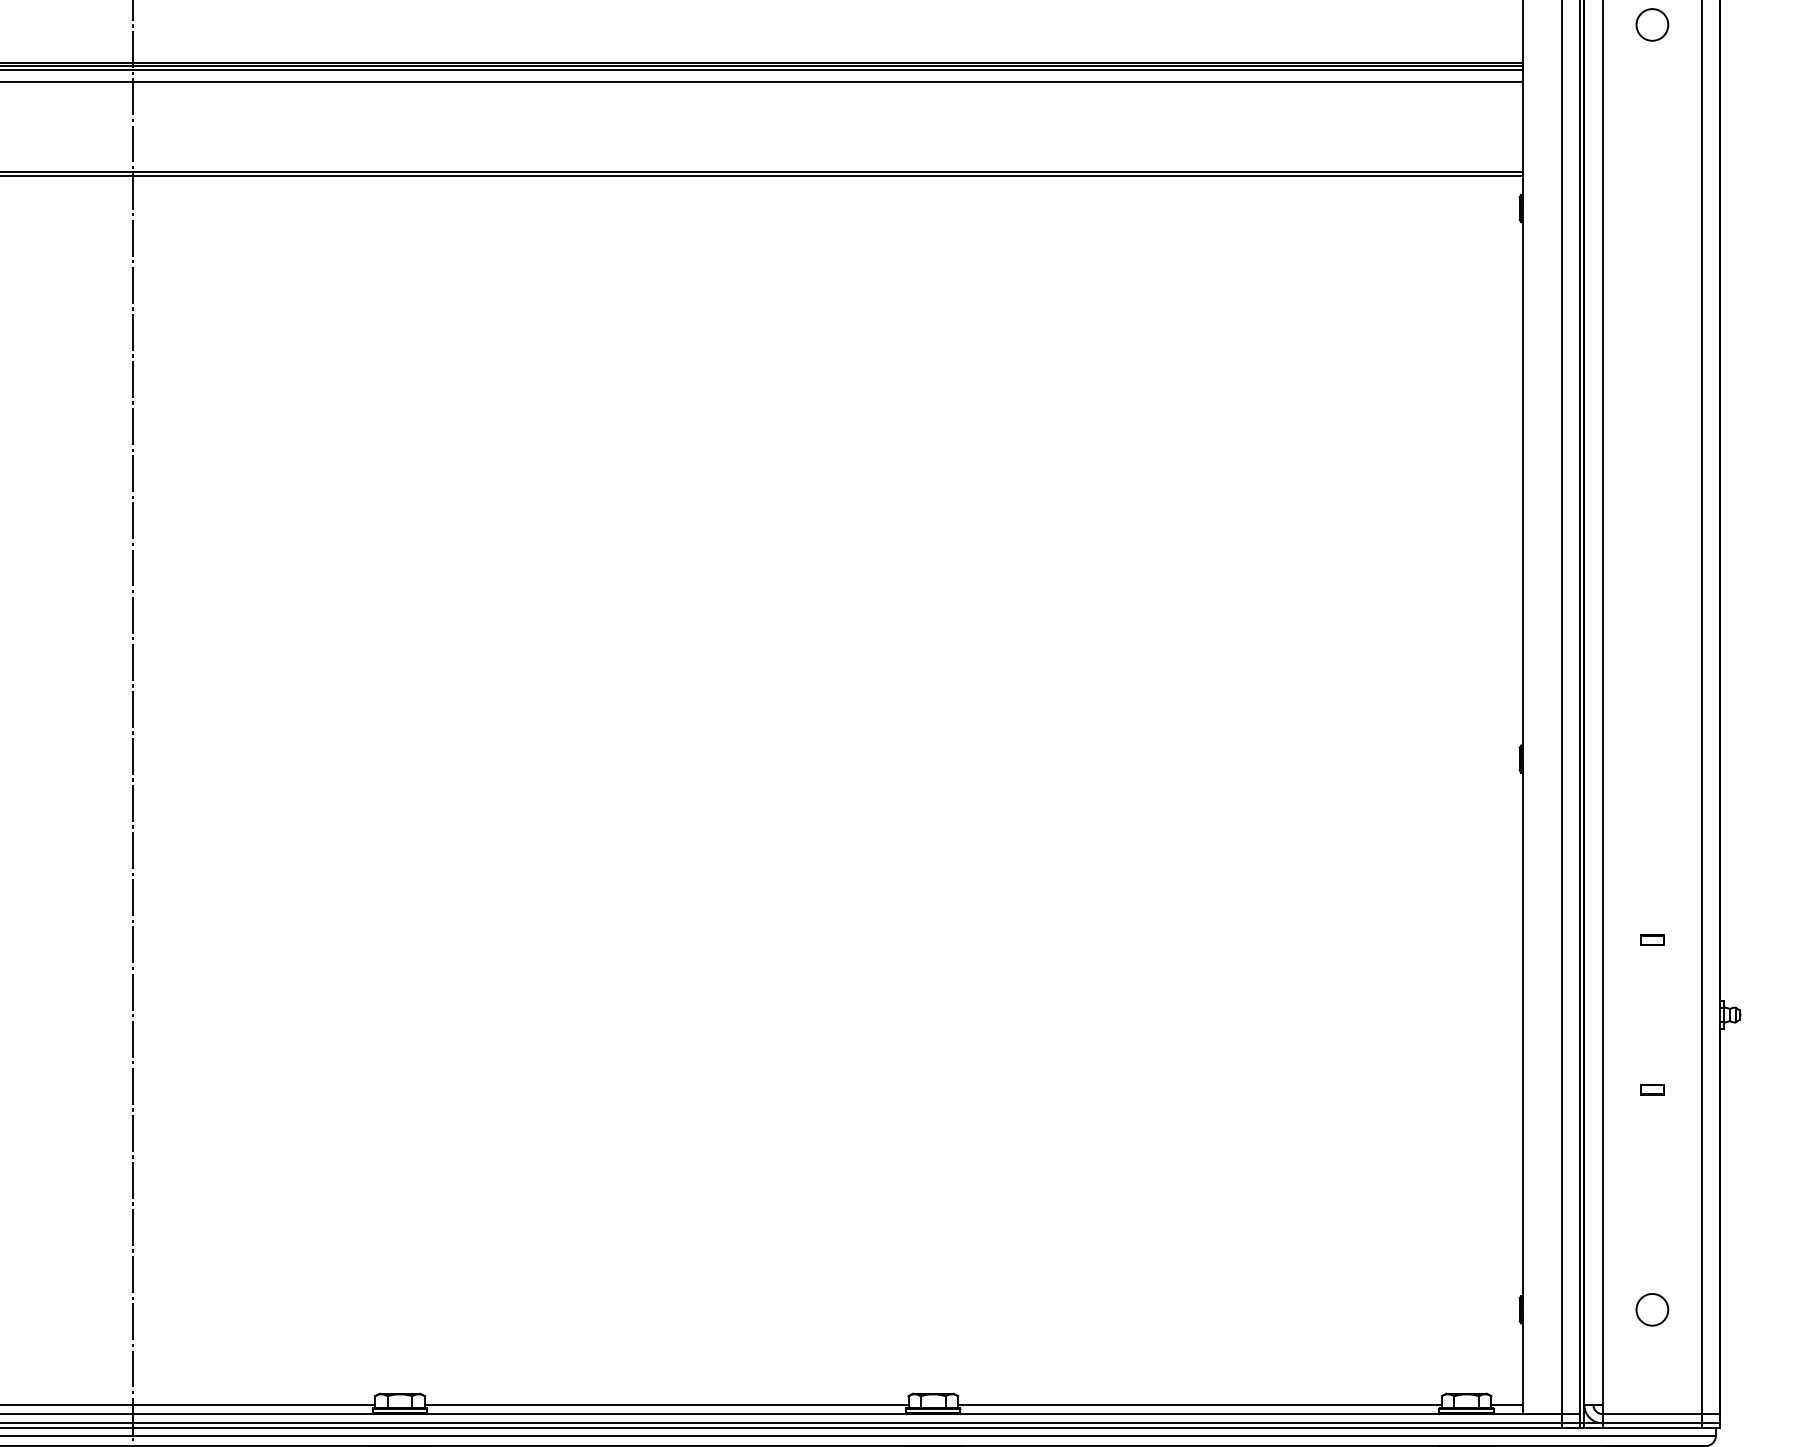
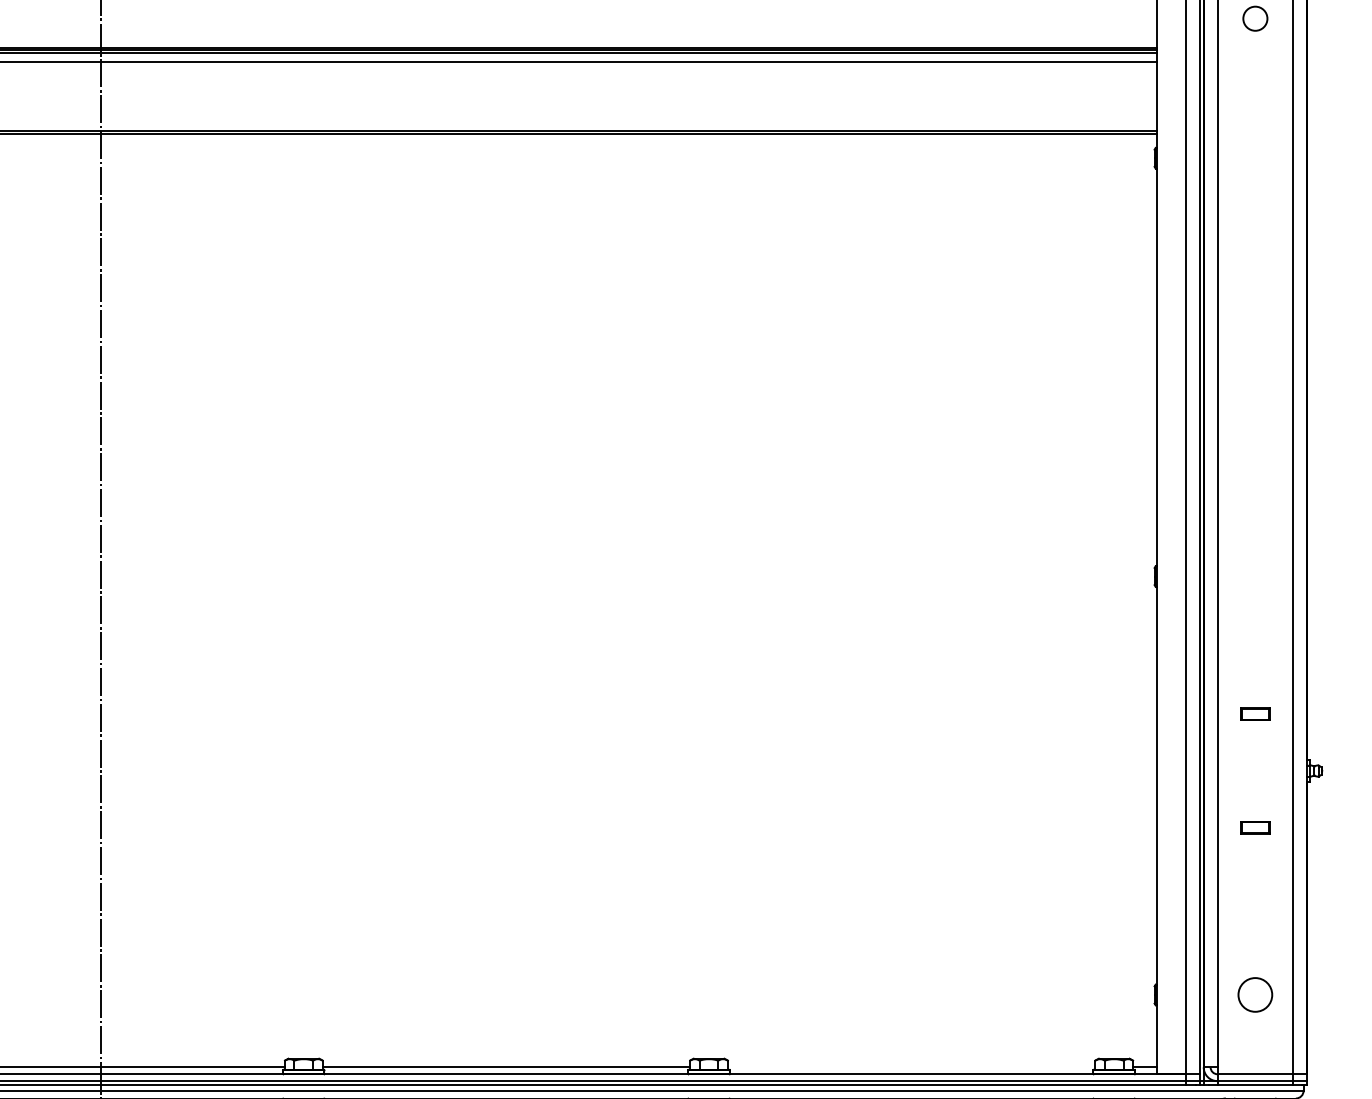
part: (1652, 939) -> (1255, 713), size x1.6
part: (1652, 1089) -> (1255, 827), size x1.6
circle: (1652, 1309) -> (1255, 994), size x1.4
line: (1199, 1405) -> (911, 1067), removed

